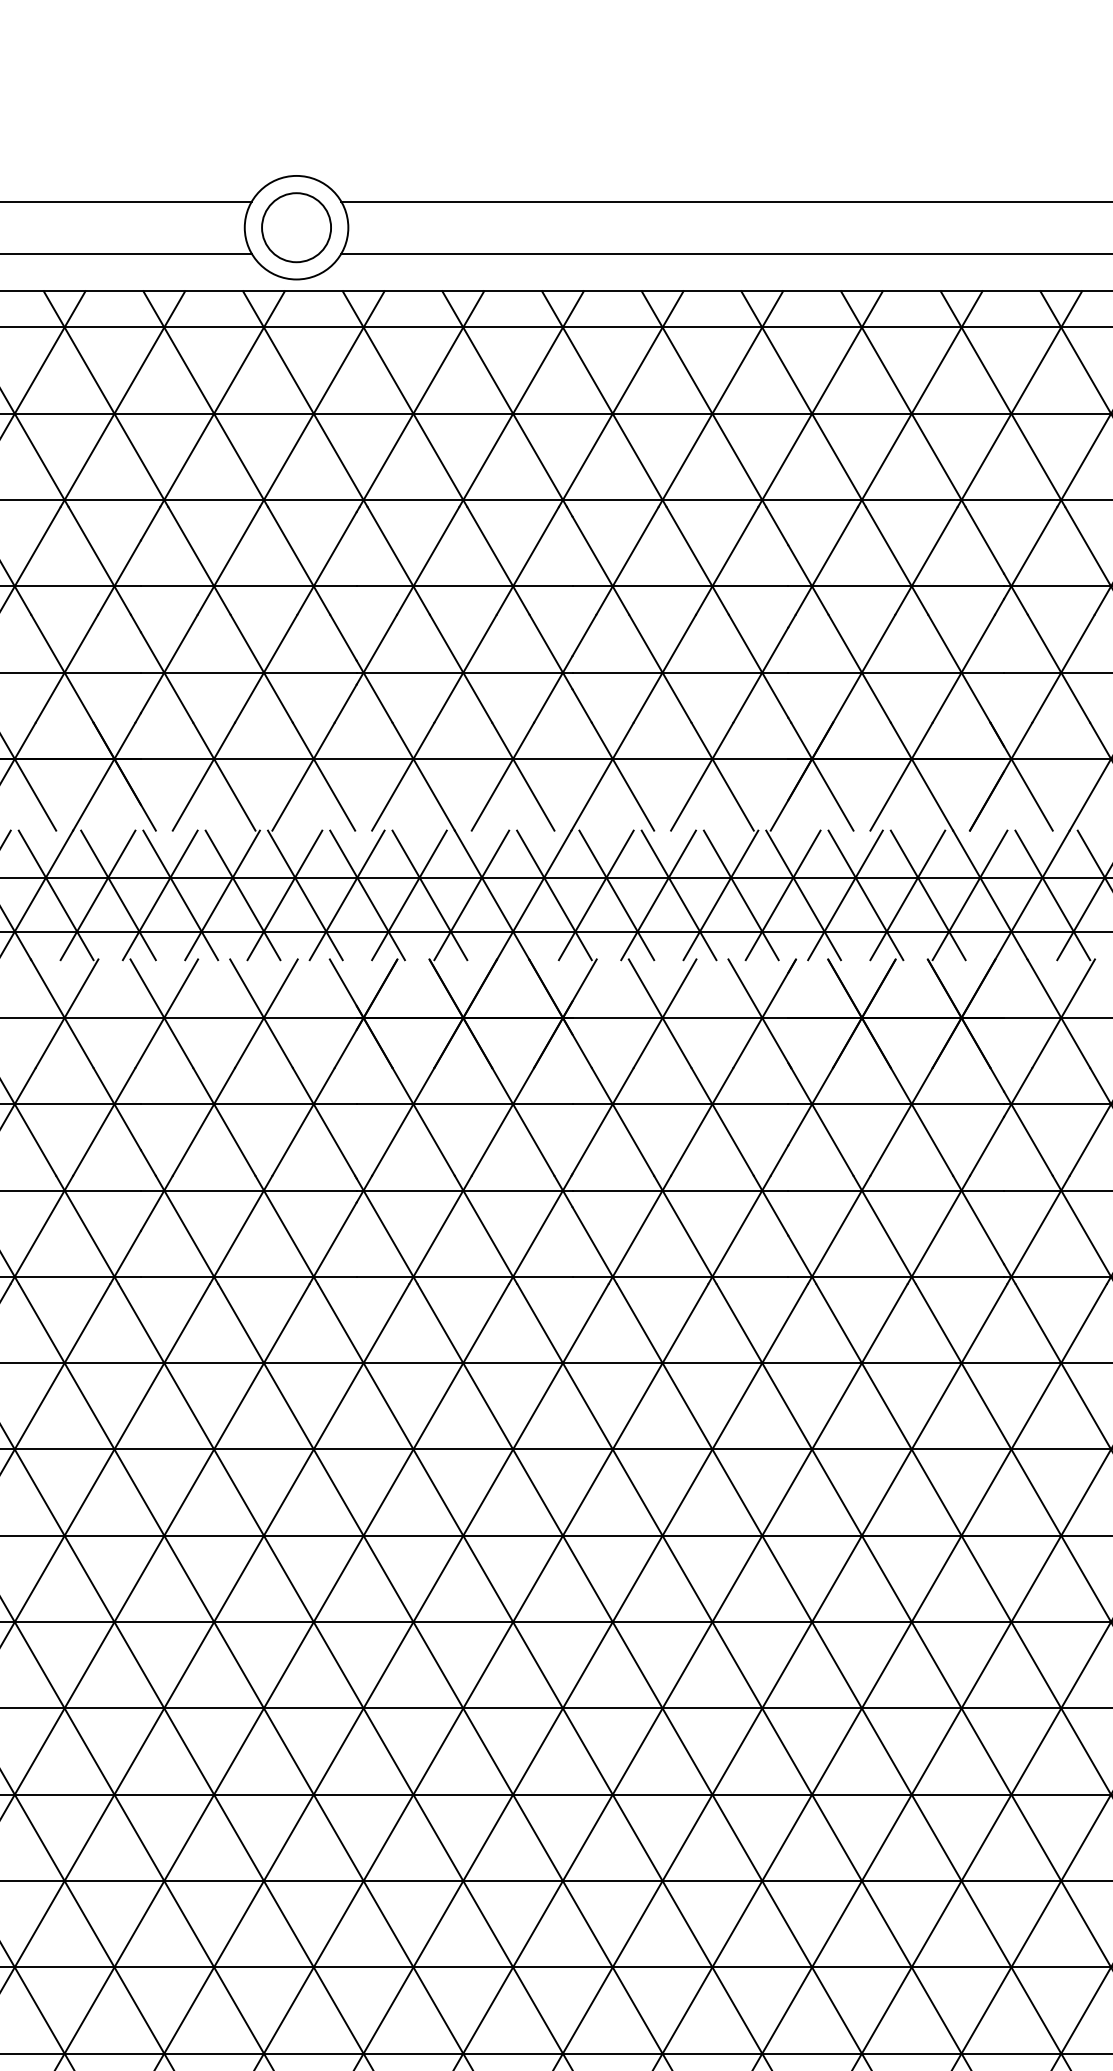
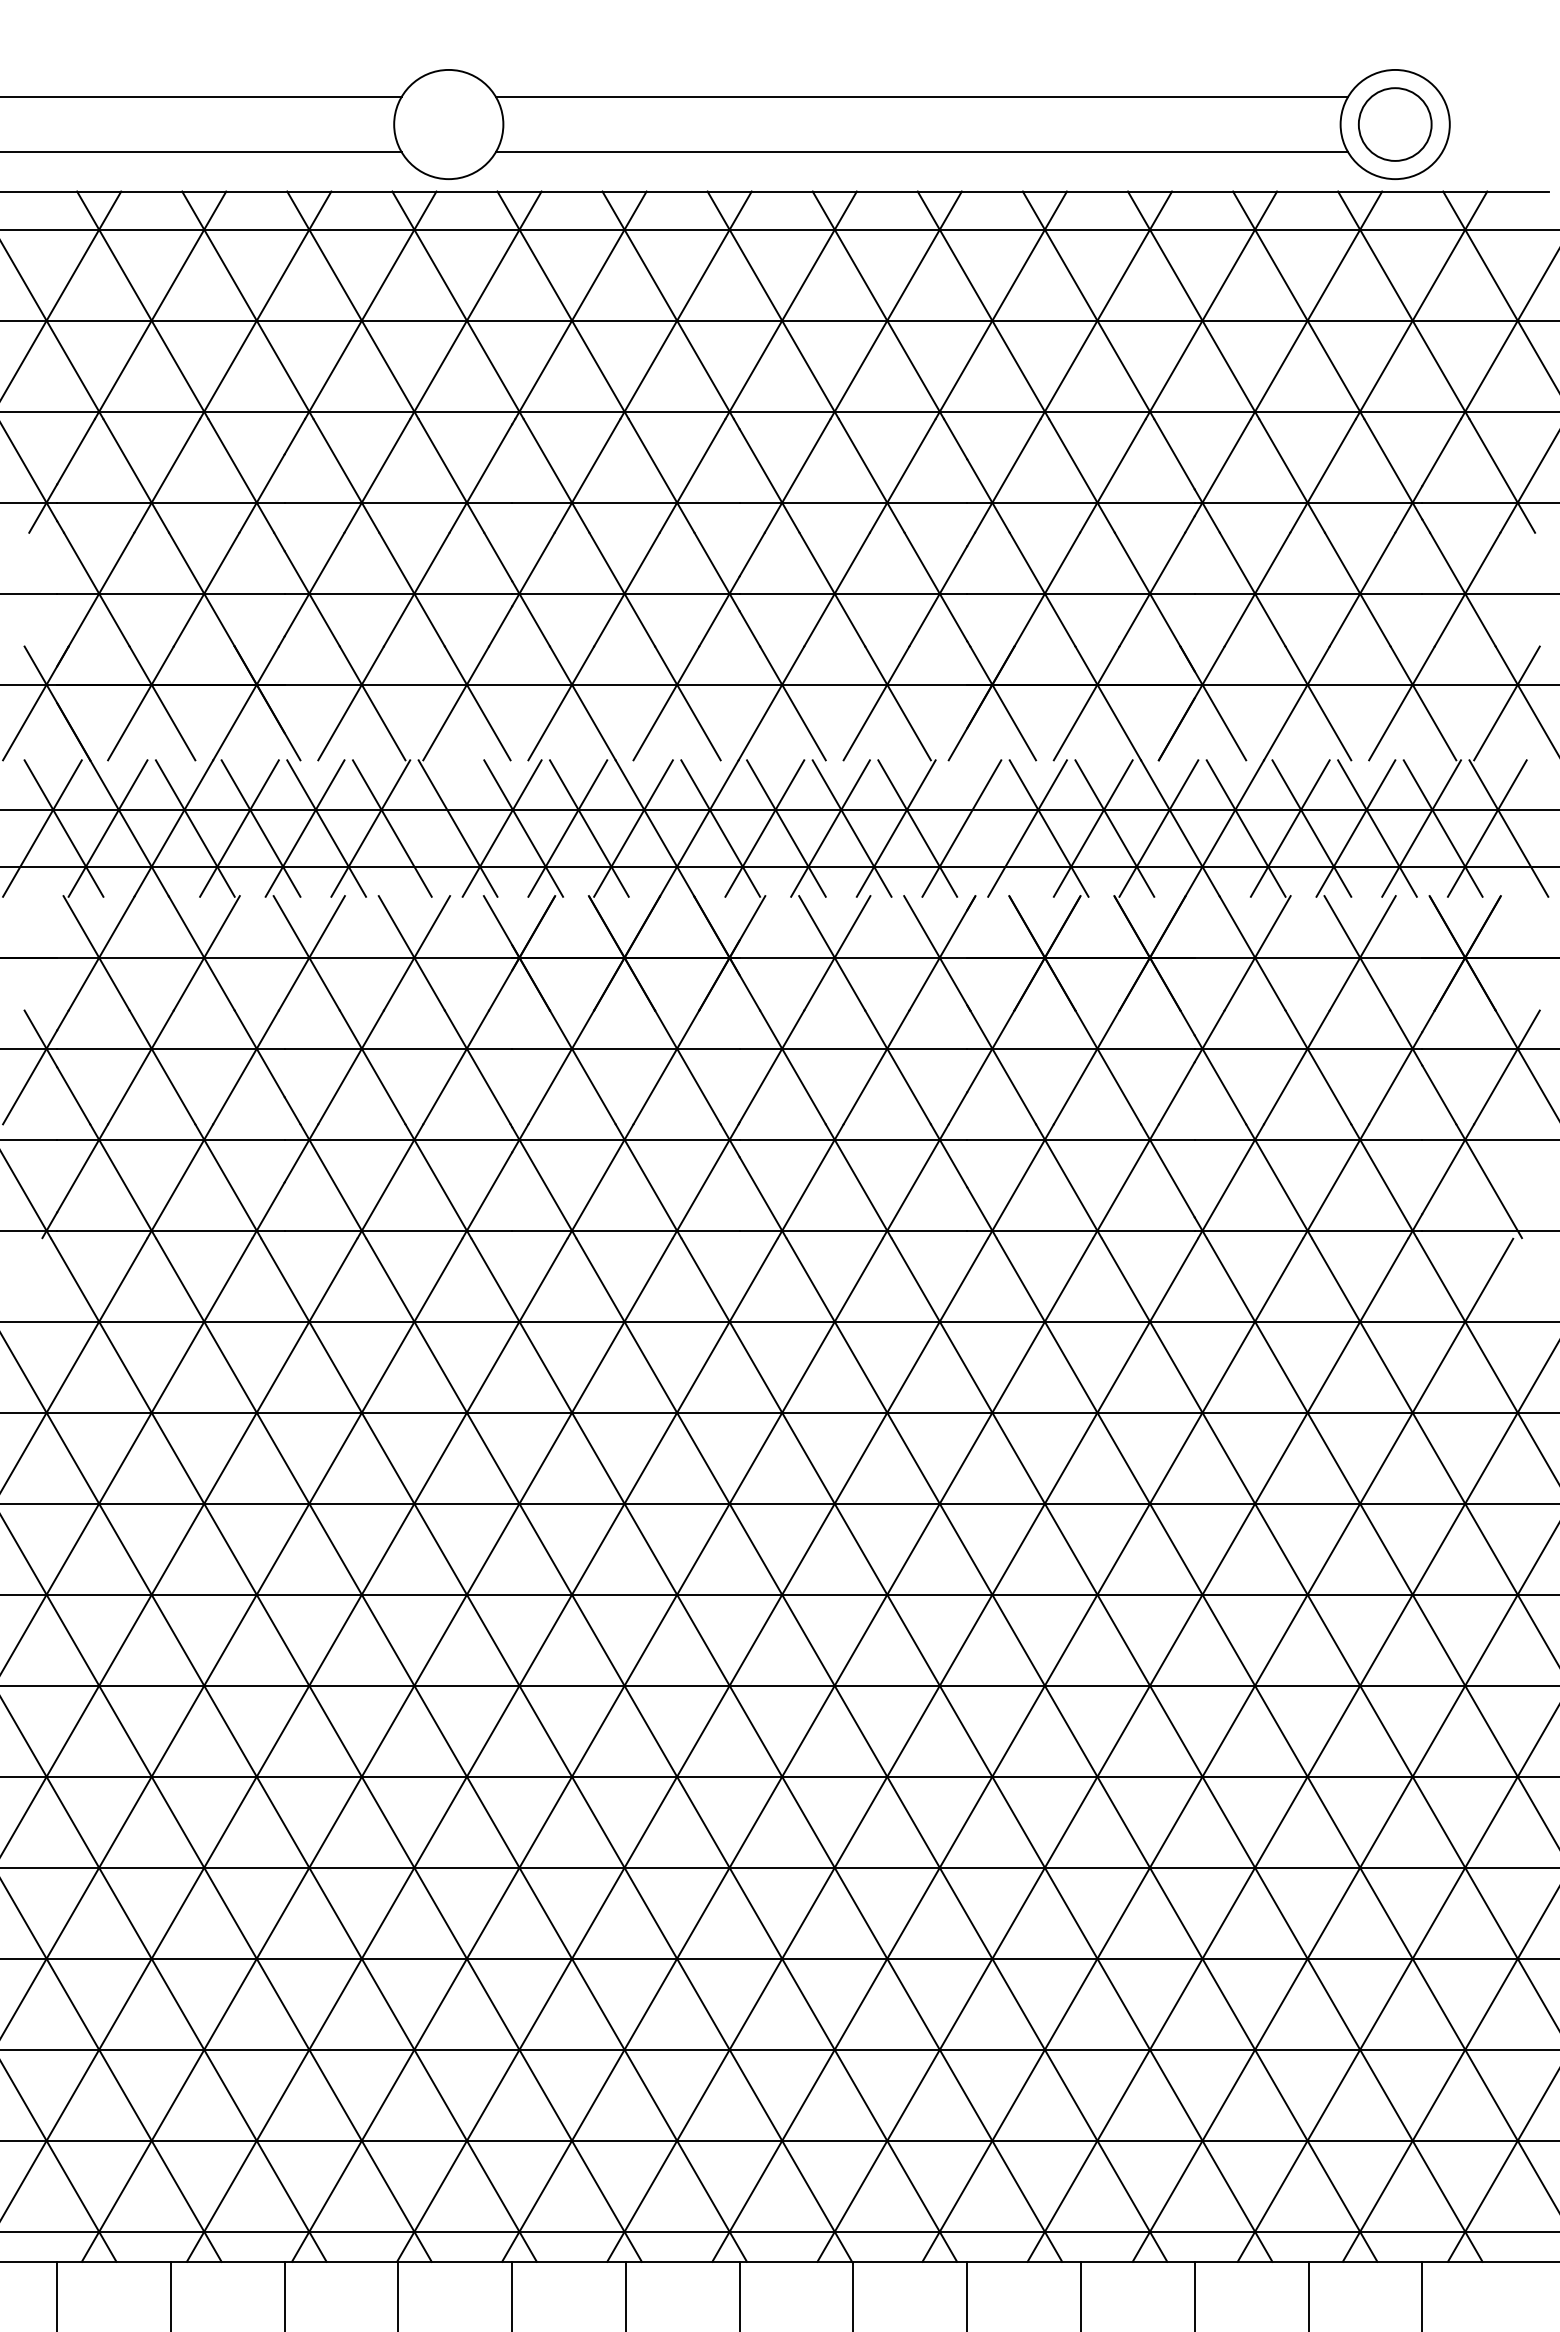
circle: (296, 227) -> (448, 124), removed
line: (284, 895) -> (436, 828), removed
line: (803, 895) -> (983, 828), removed

